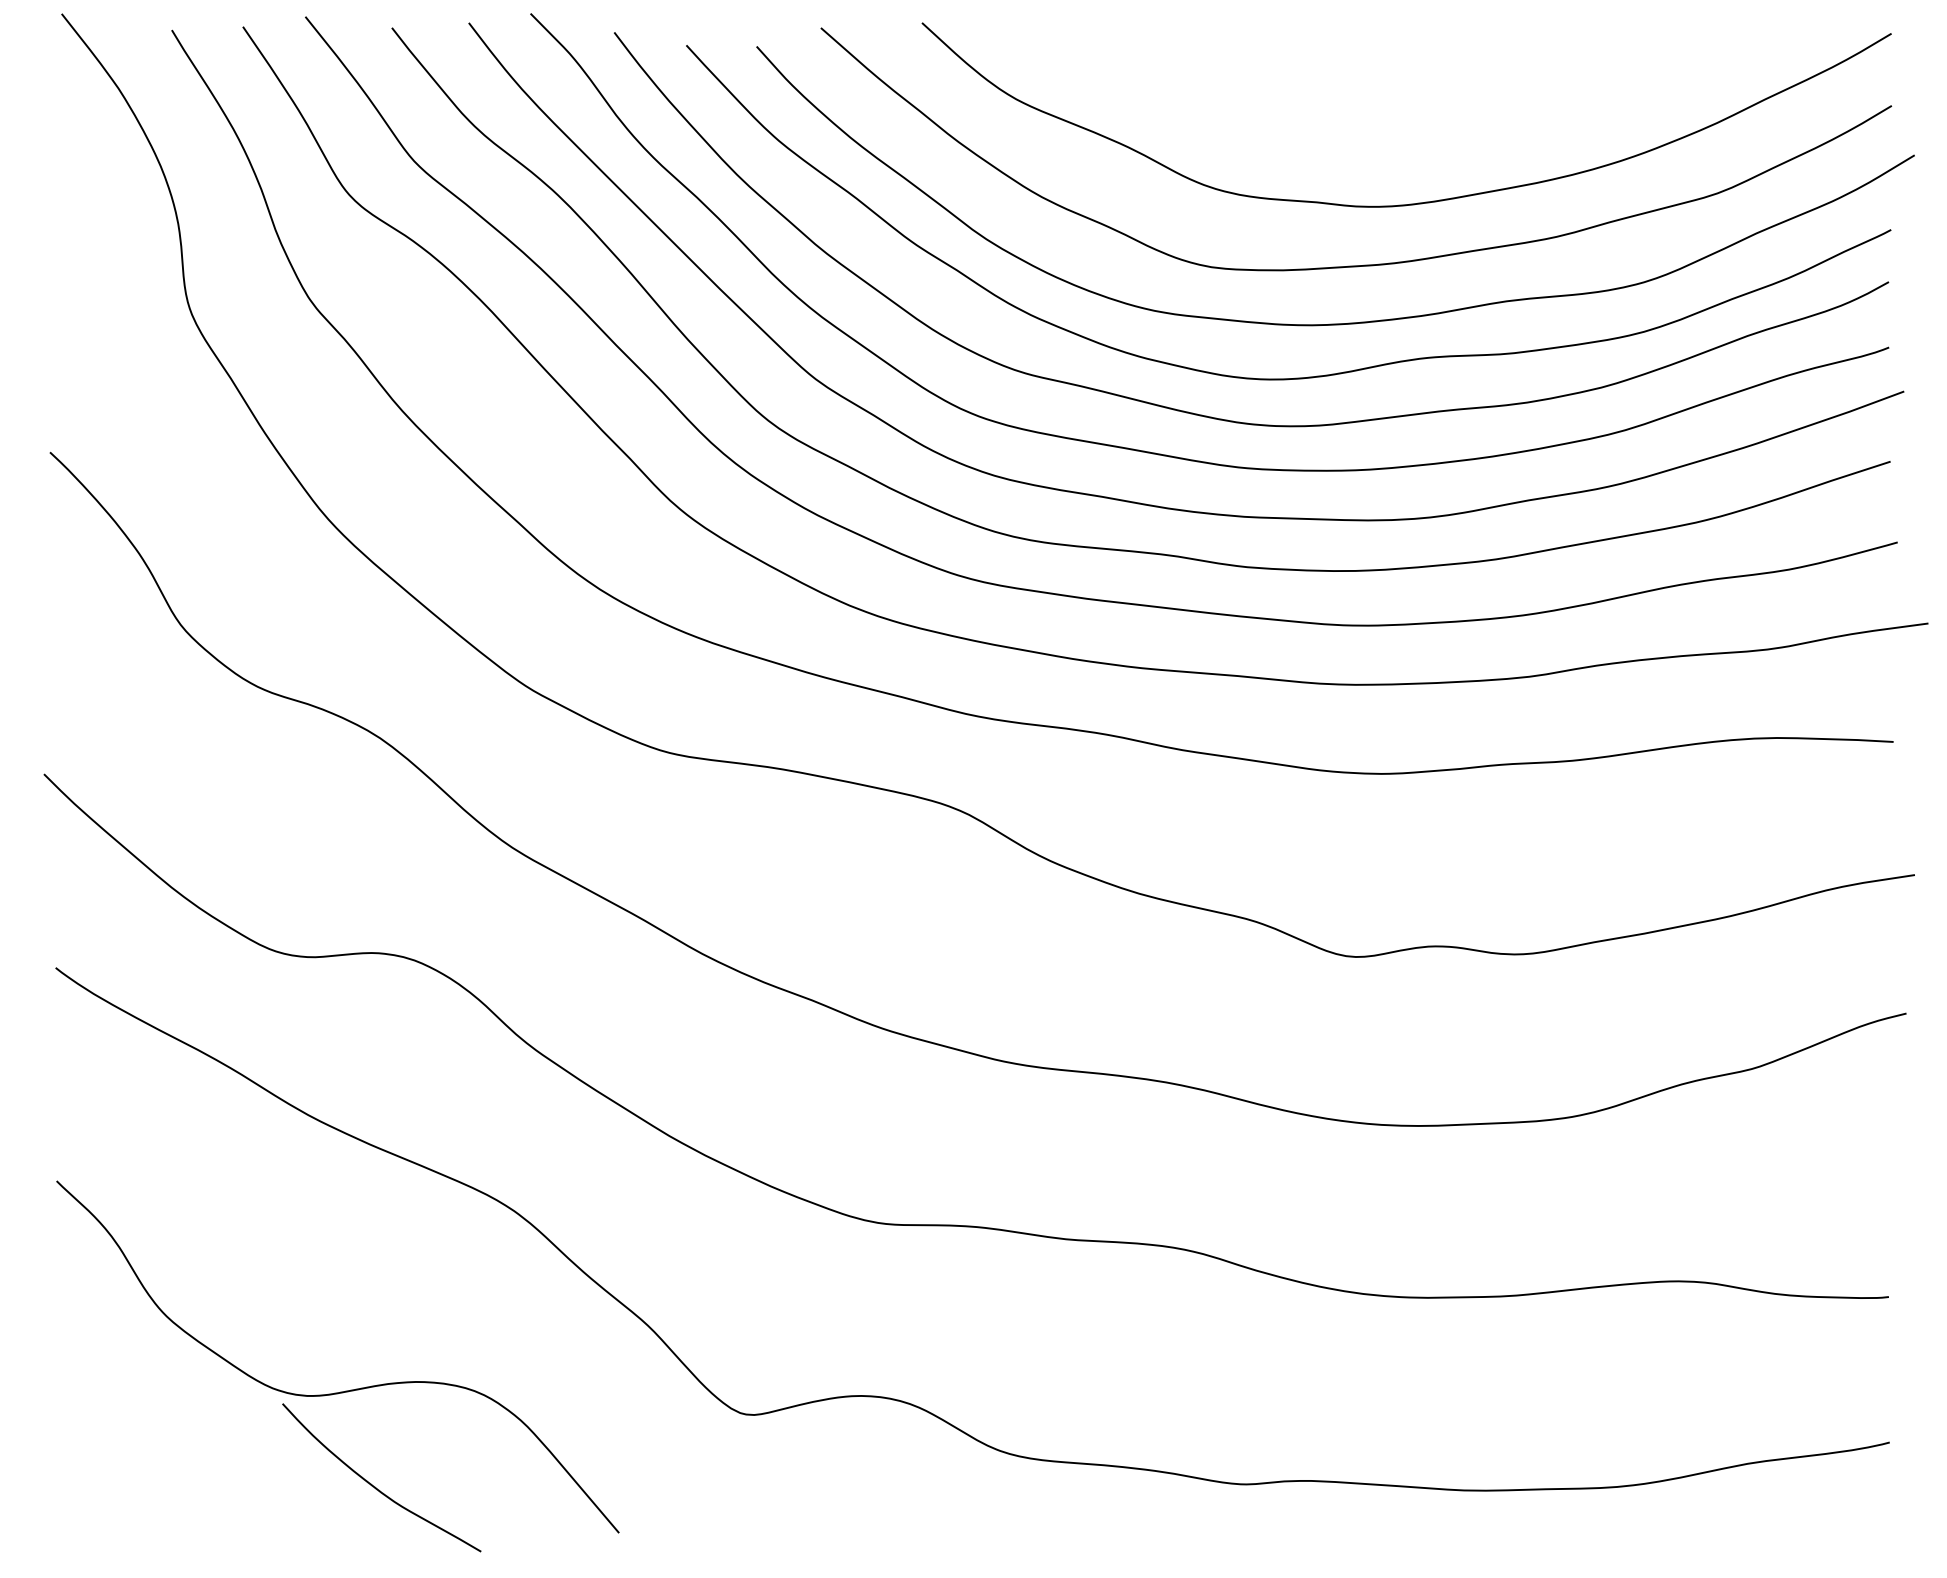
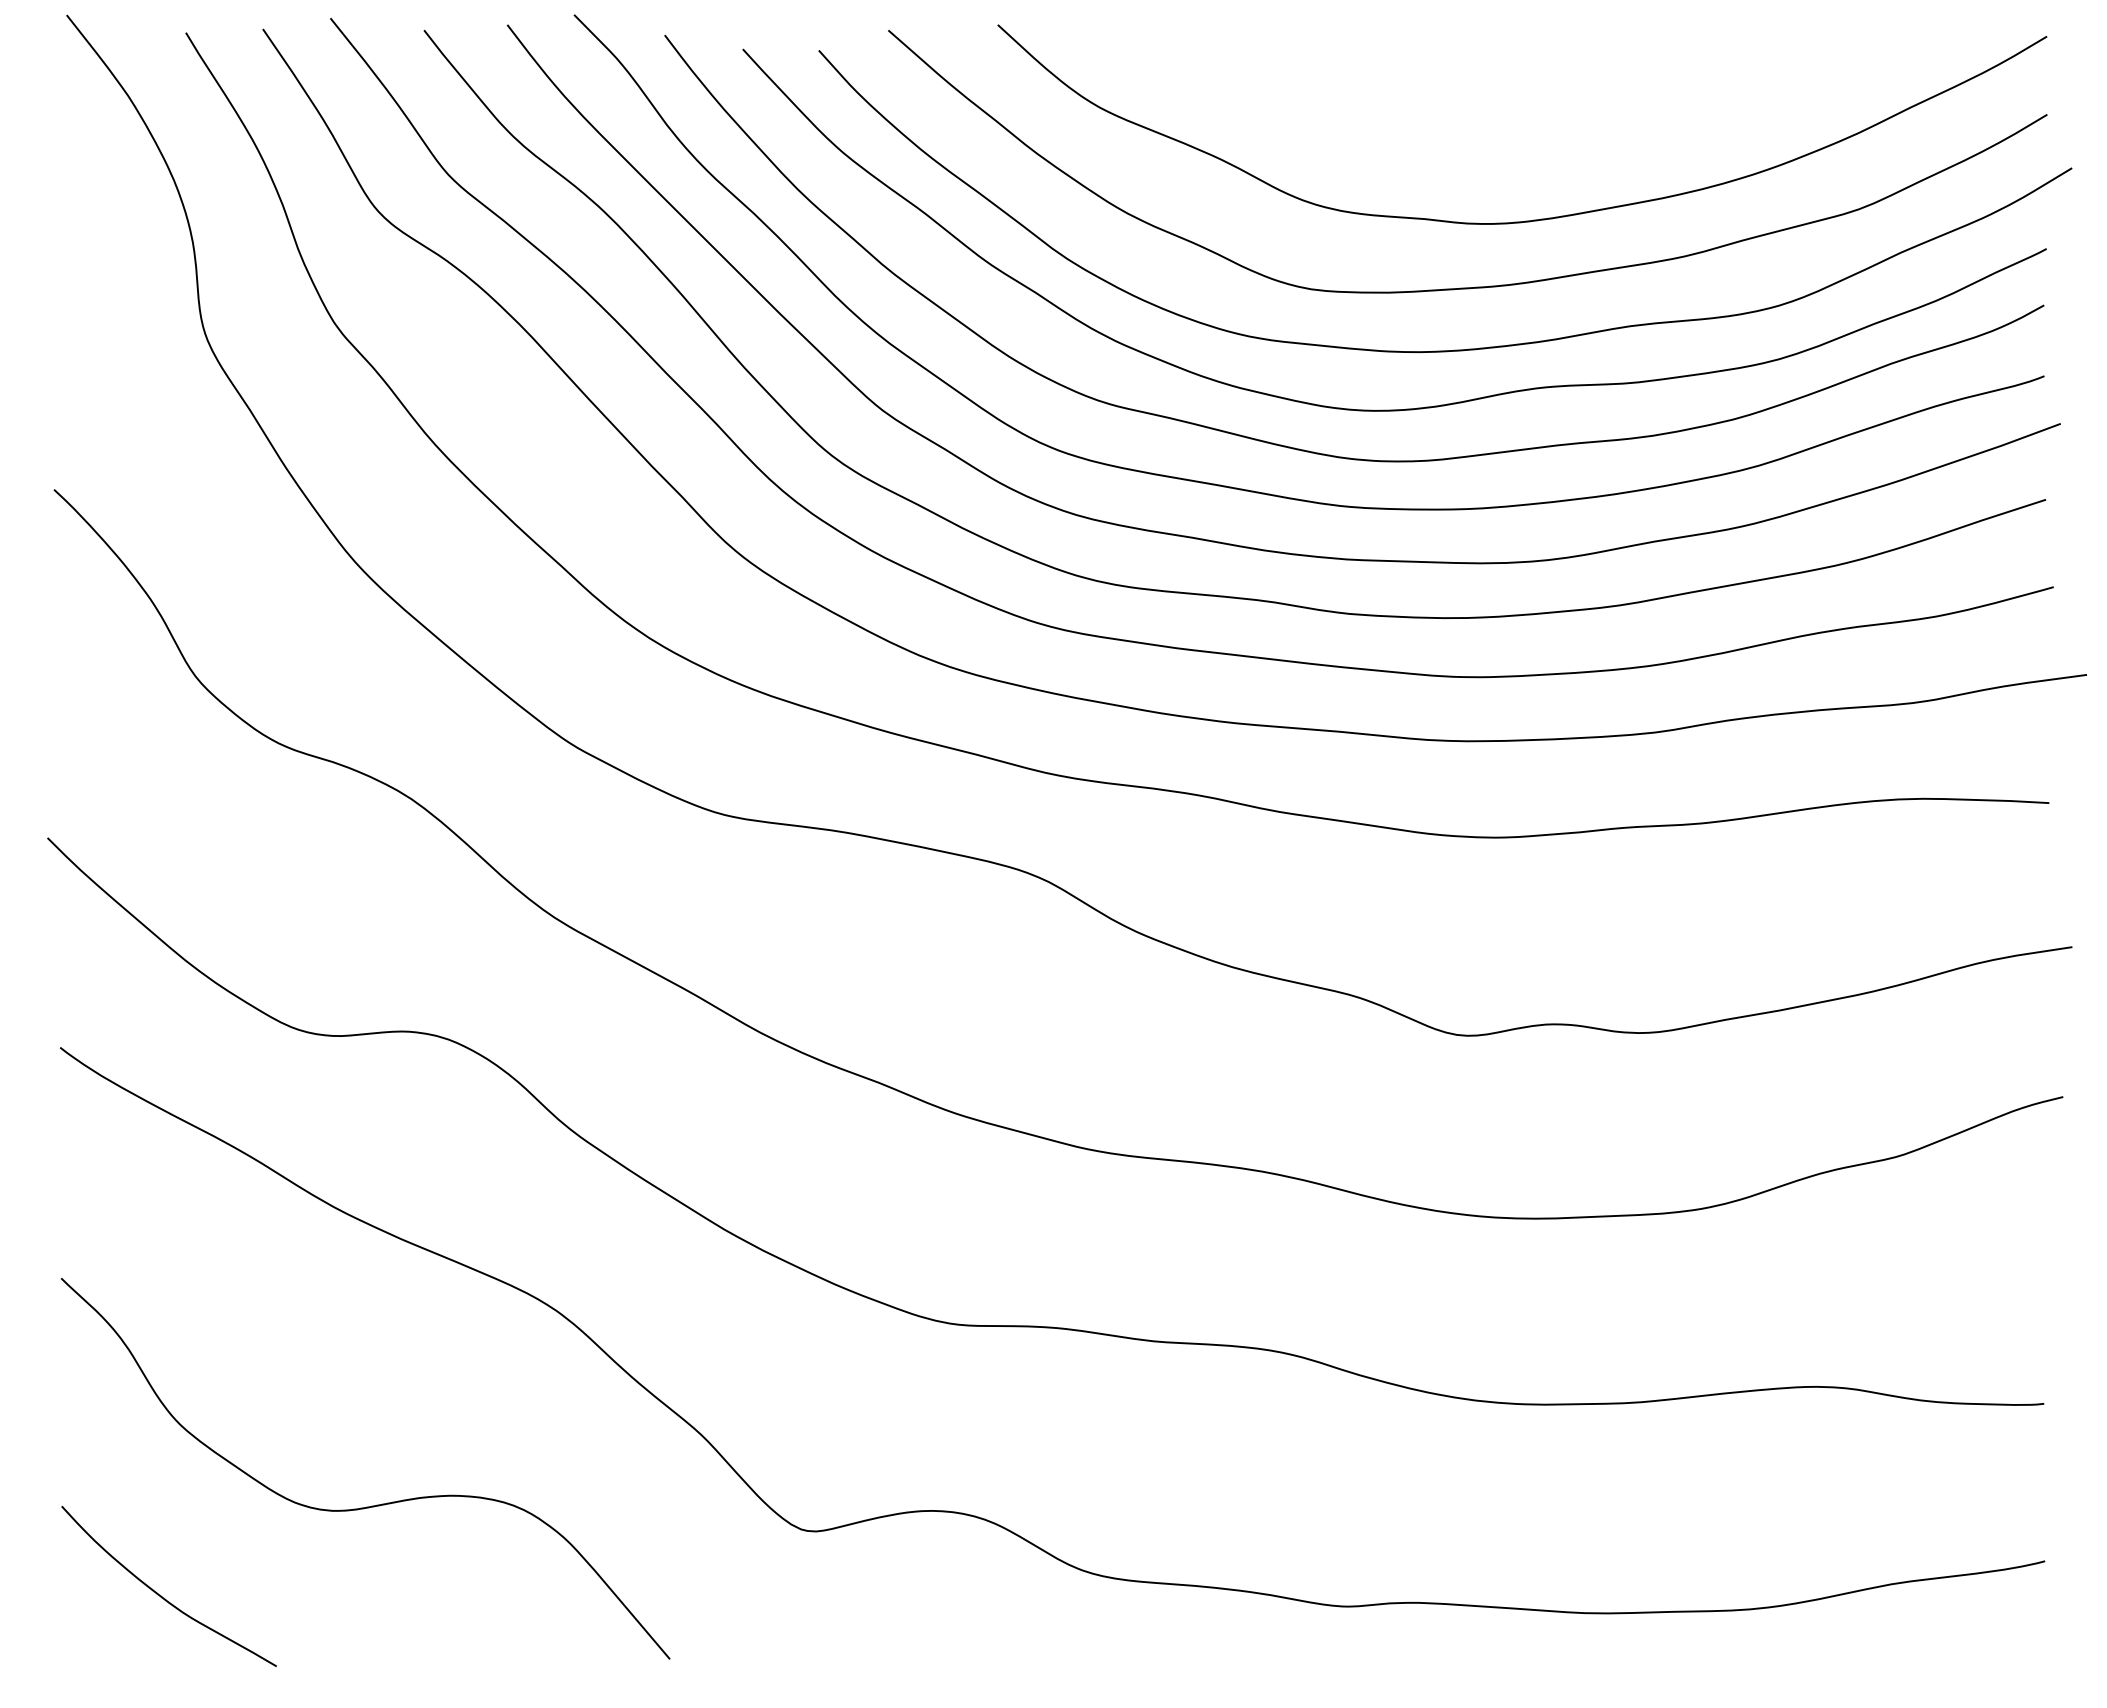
curve: (374, 1486) -> (161, 1595), moved

